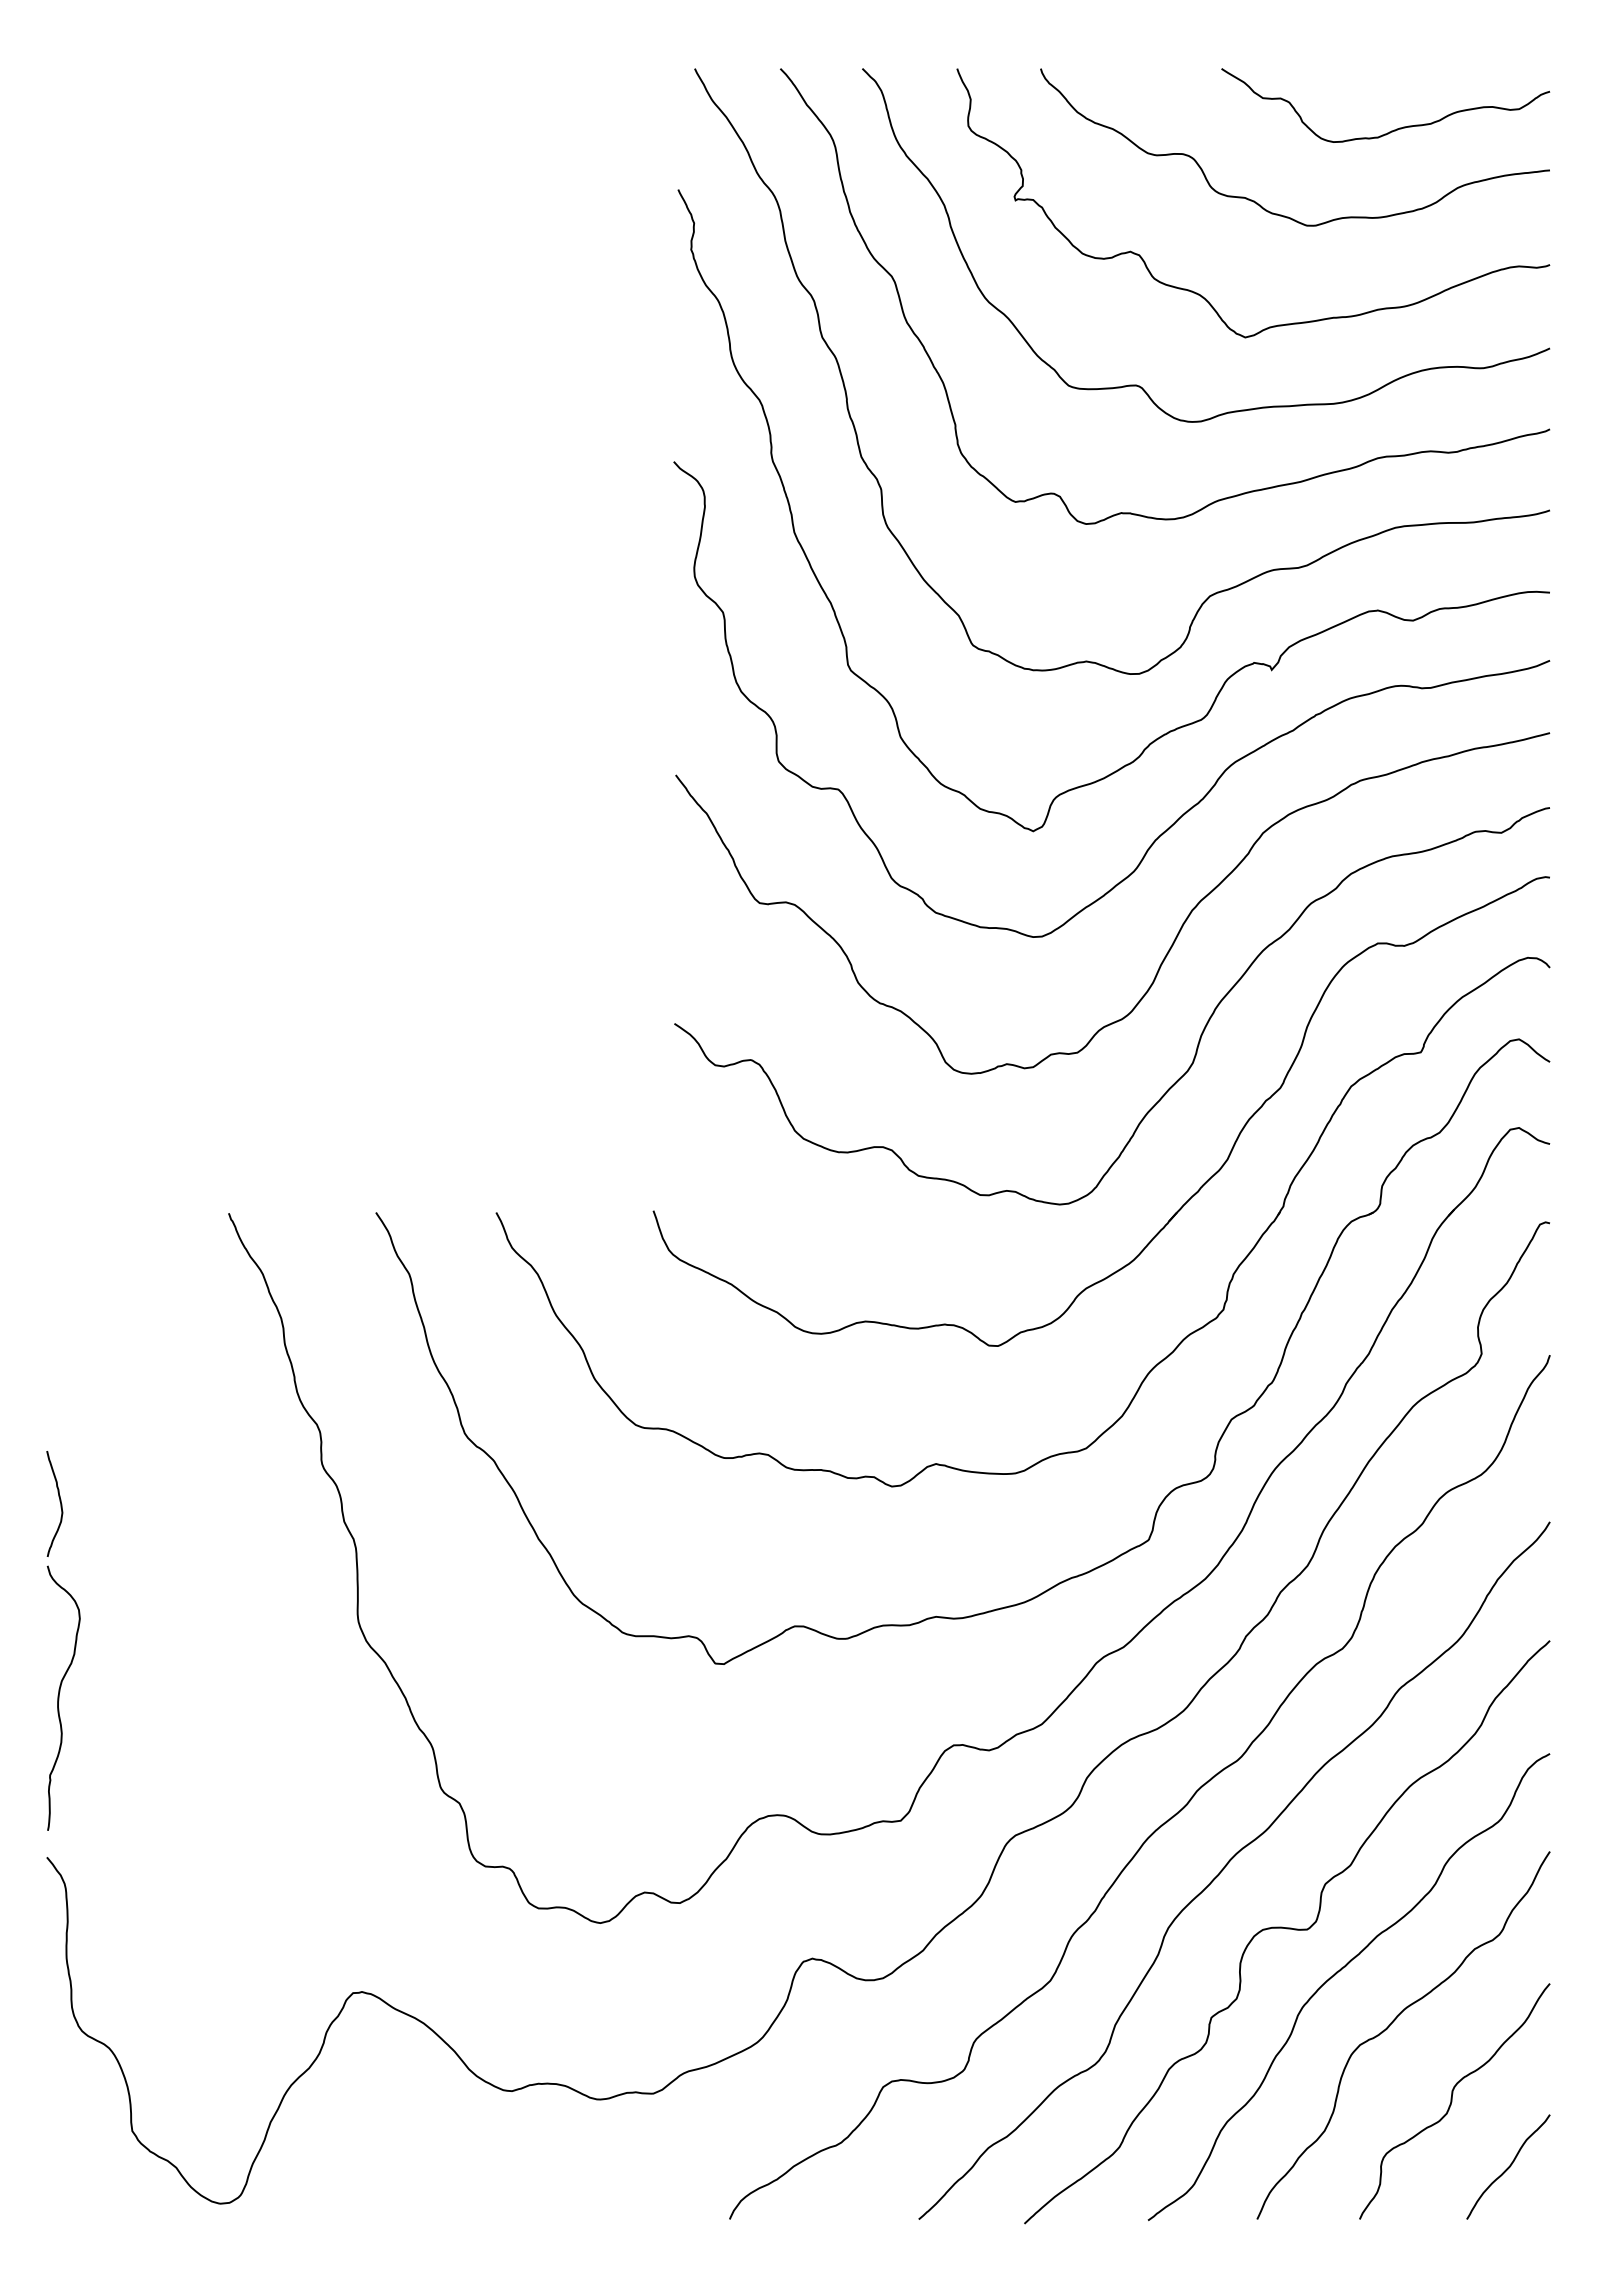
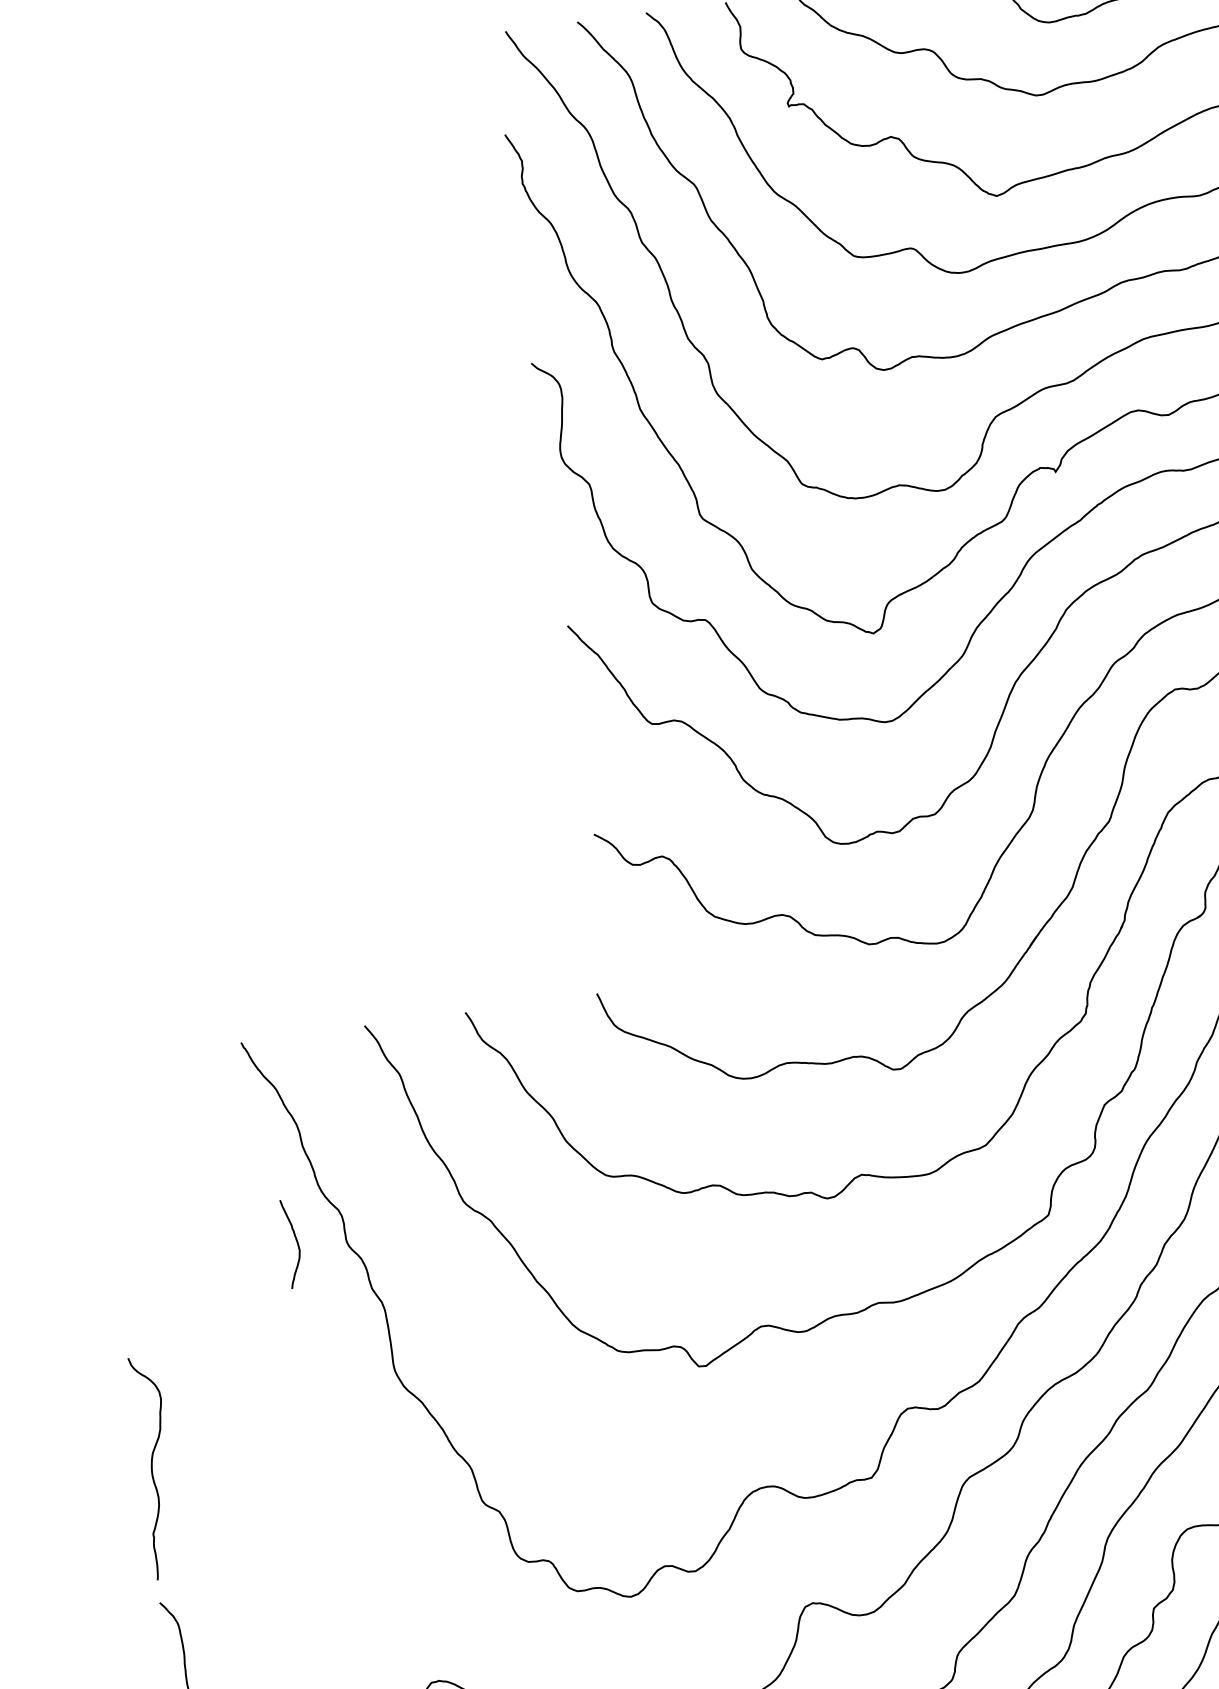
curve: (59, 1501) -> (296, 1241), moved

